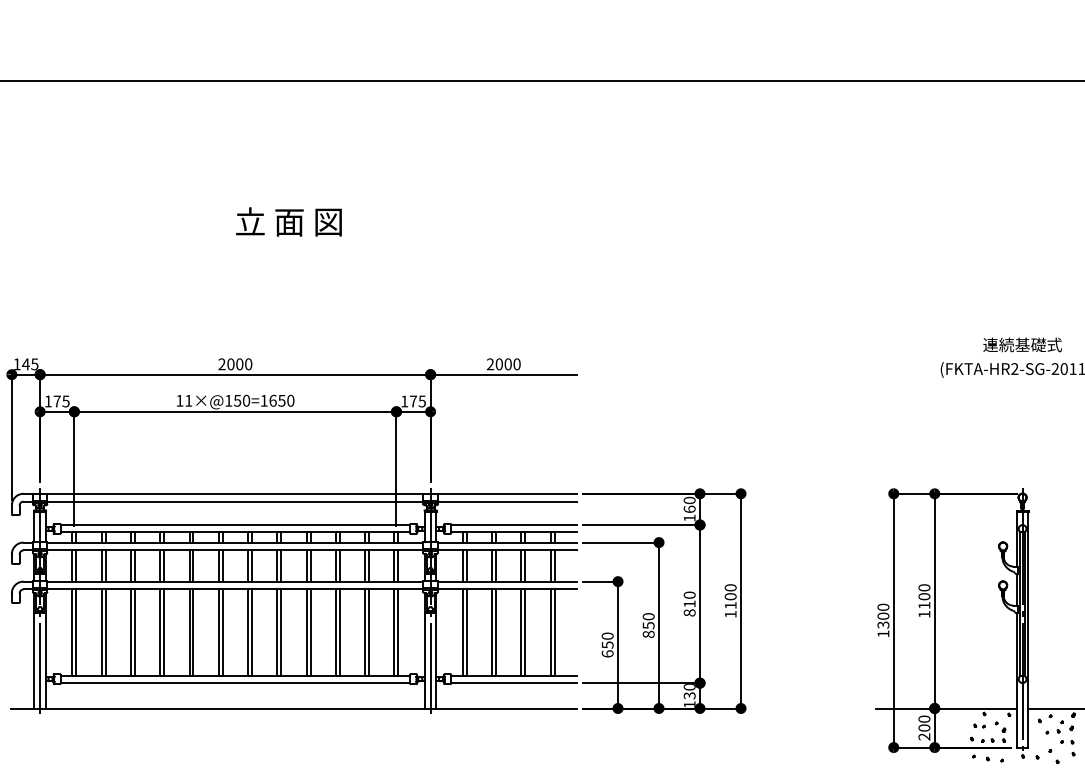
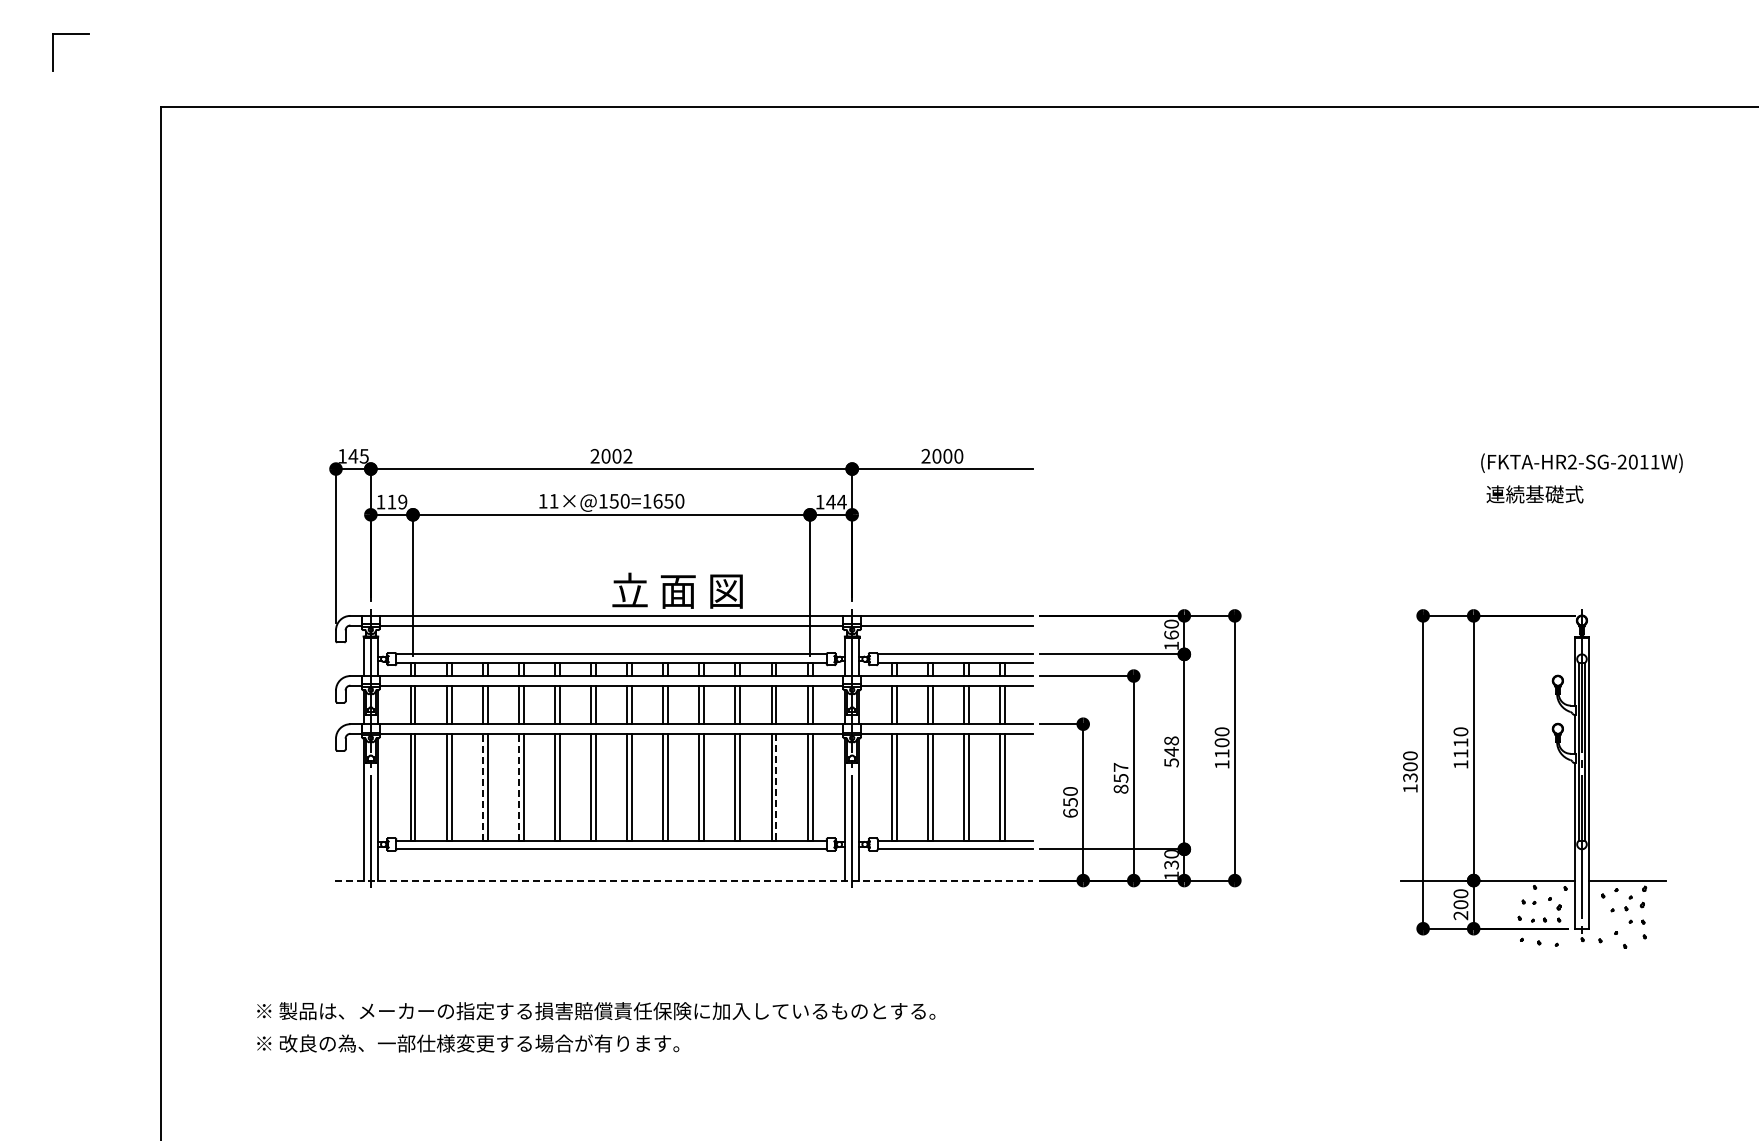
text: (288, 221) -> (677, 590), moved
text: (1022, 345) -> (1534, 494), moved
text: (248, 364) -> (627, 456), 2000 -> 2002
text: (61, 400) -> (397, 501), 175 -> 119
text: (417, 401) -> (836, 502), 175 -> 144
text: (924, 596) -> (1460, 742), 1100 -> 1110
text: (689, 603) -> (1171, 751), 810 -> 548
text: (648, 615) -> (1120, 766), 850 -> 857
line: (130, 632) -> (482, 787), solid -> dashed
line: (159, 632) -> (518, 787), solid -> dashed
line: (369, 632) -> (776, 787), solid -> dashed
line: (293, 708) -> (683, 880), solid -> dashed

